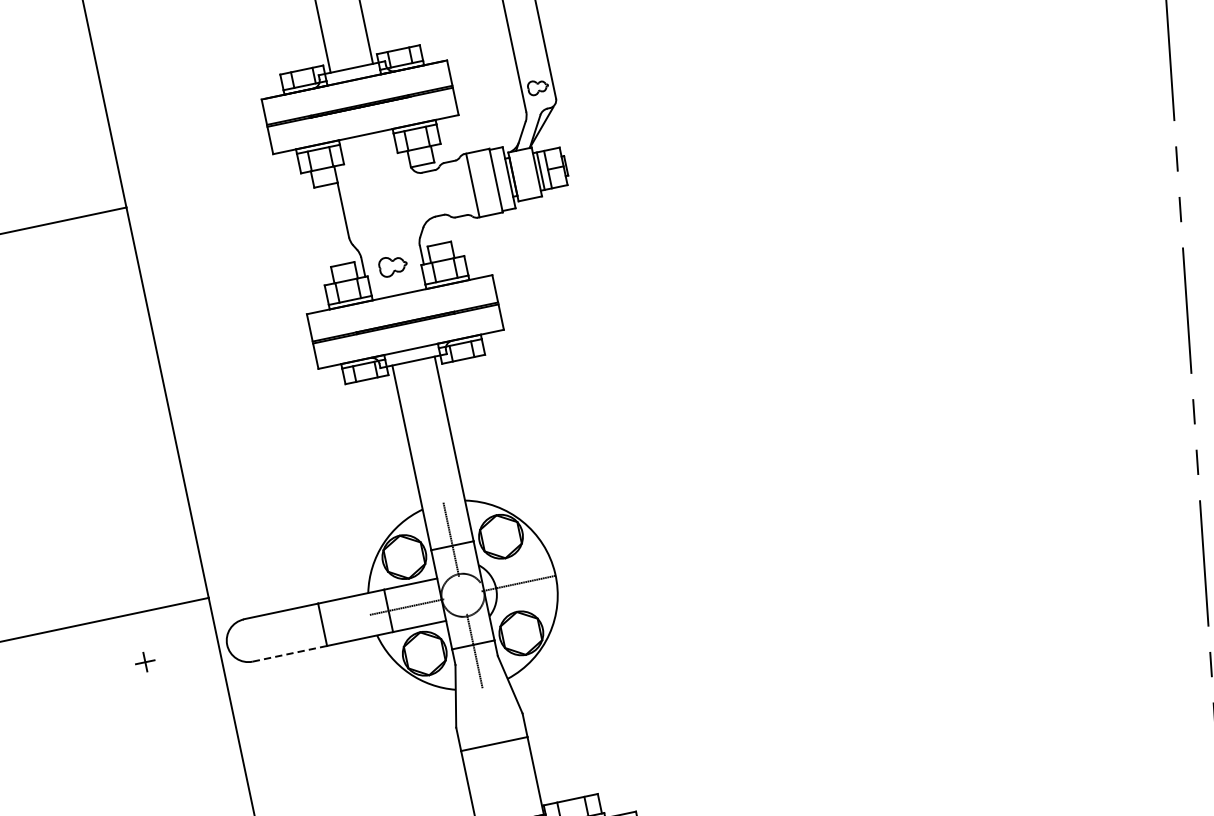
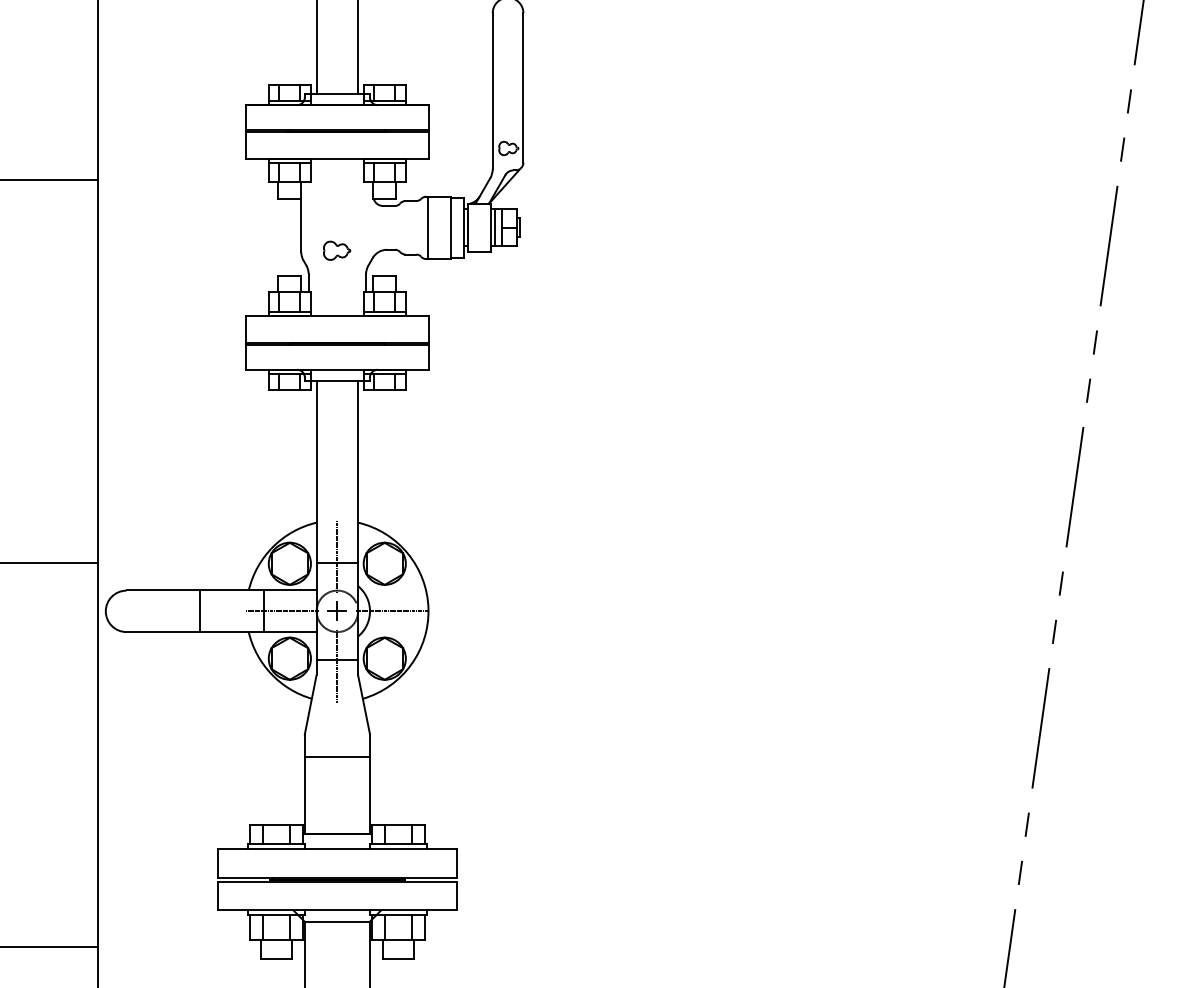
part: (393, 265) -> (337, 250), moved
line: (290, 654) -> (163, 632), dashed -> solid
part: (144, 661) -> (336, 610), moved

